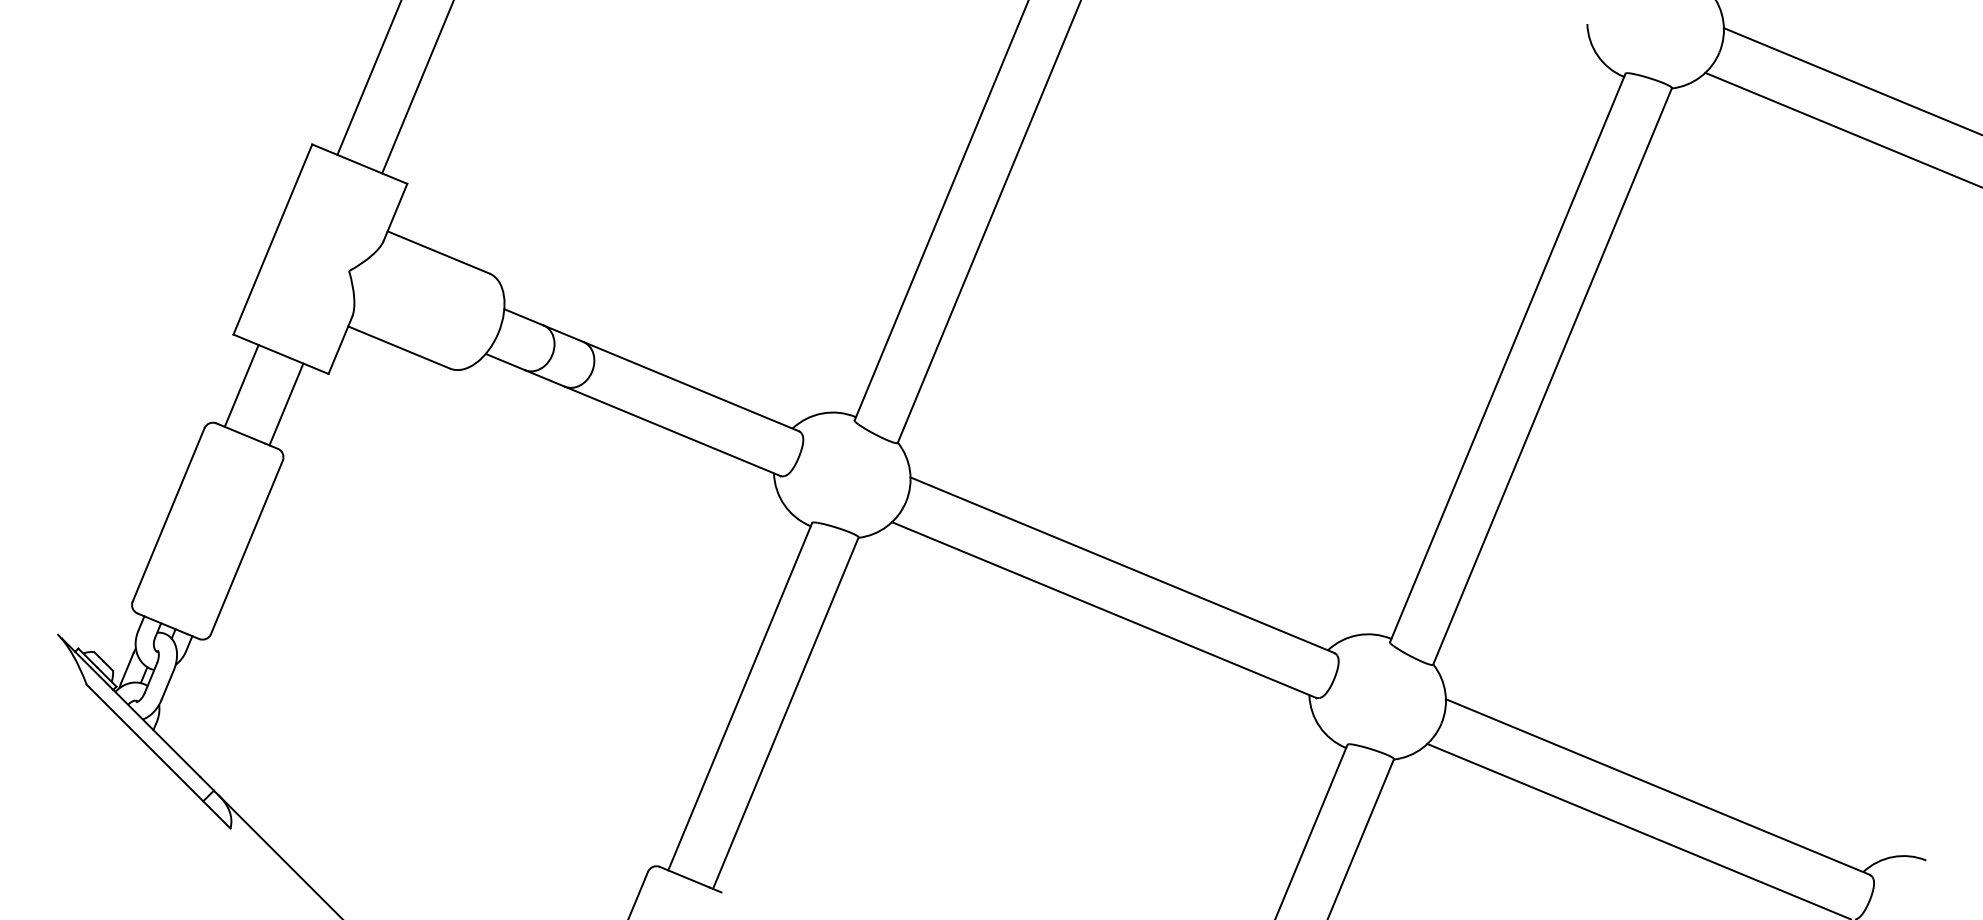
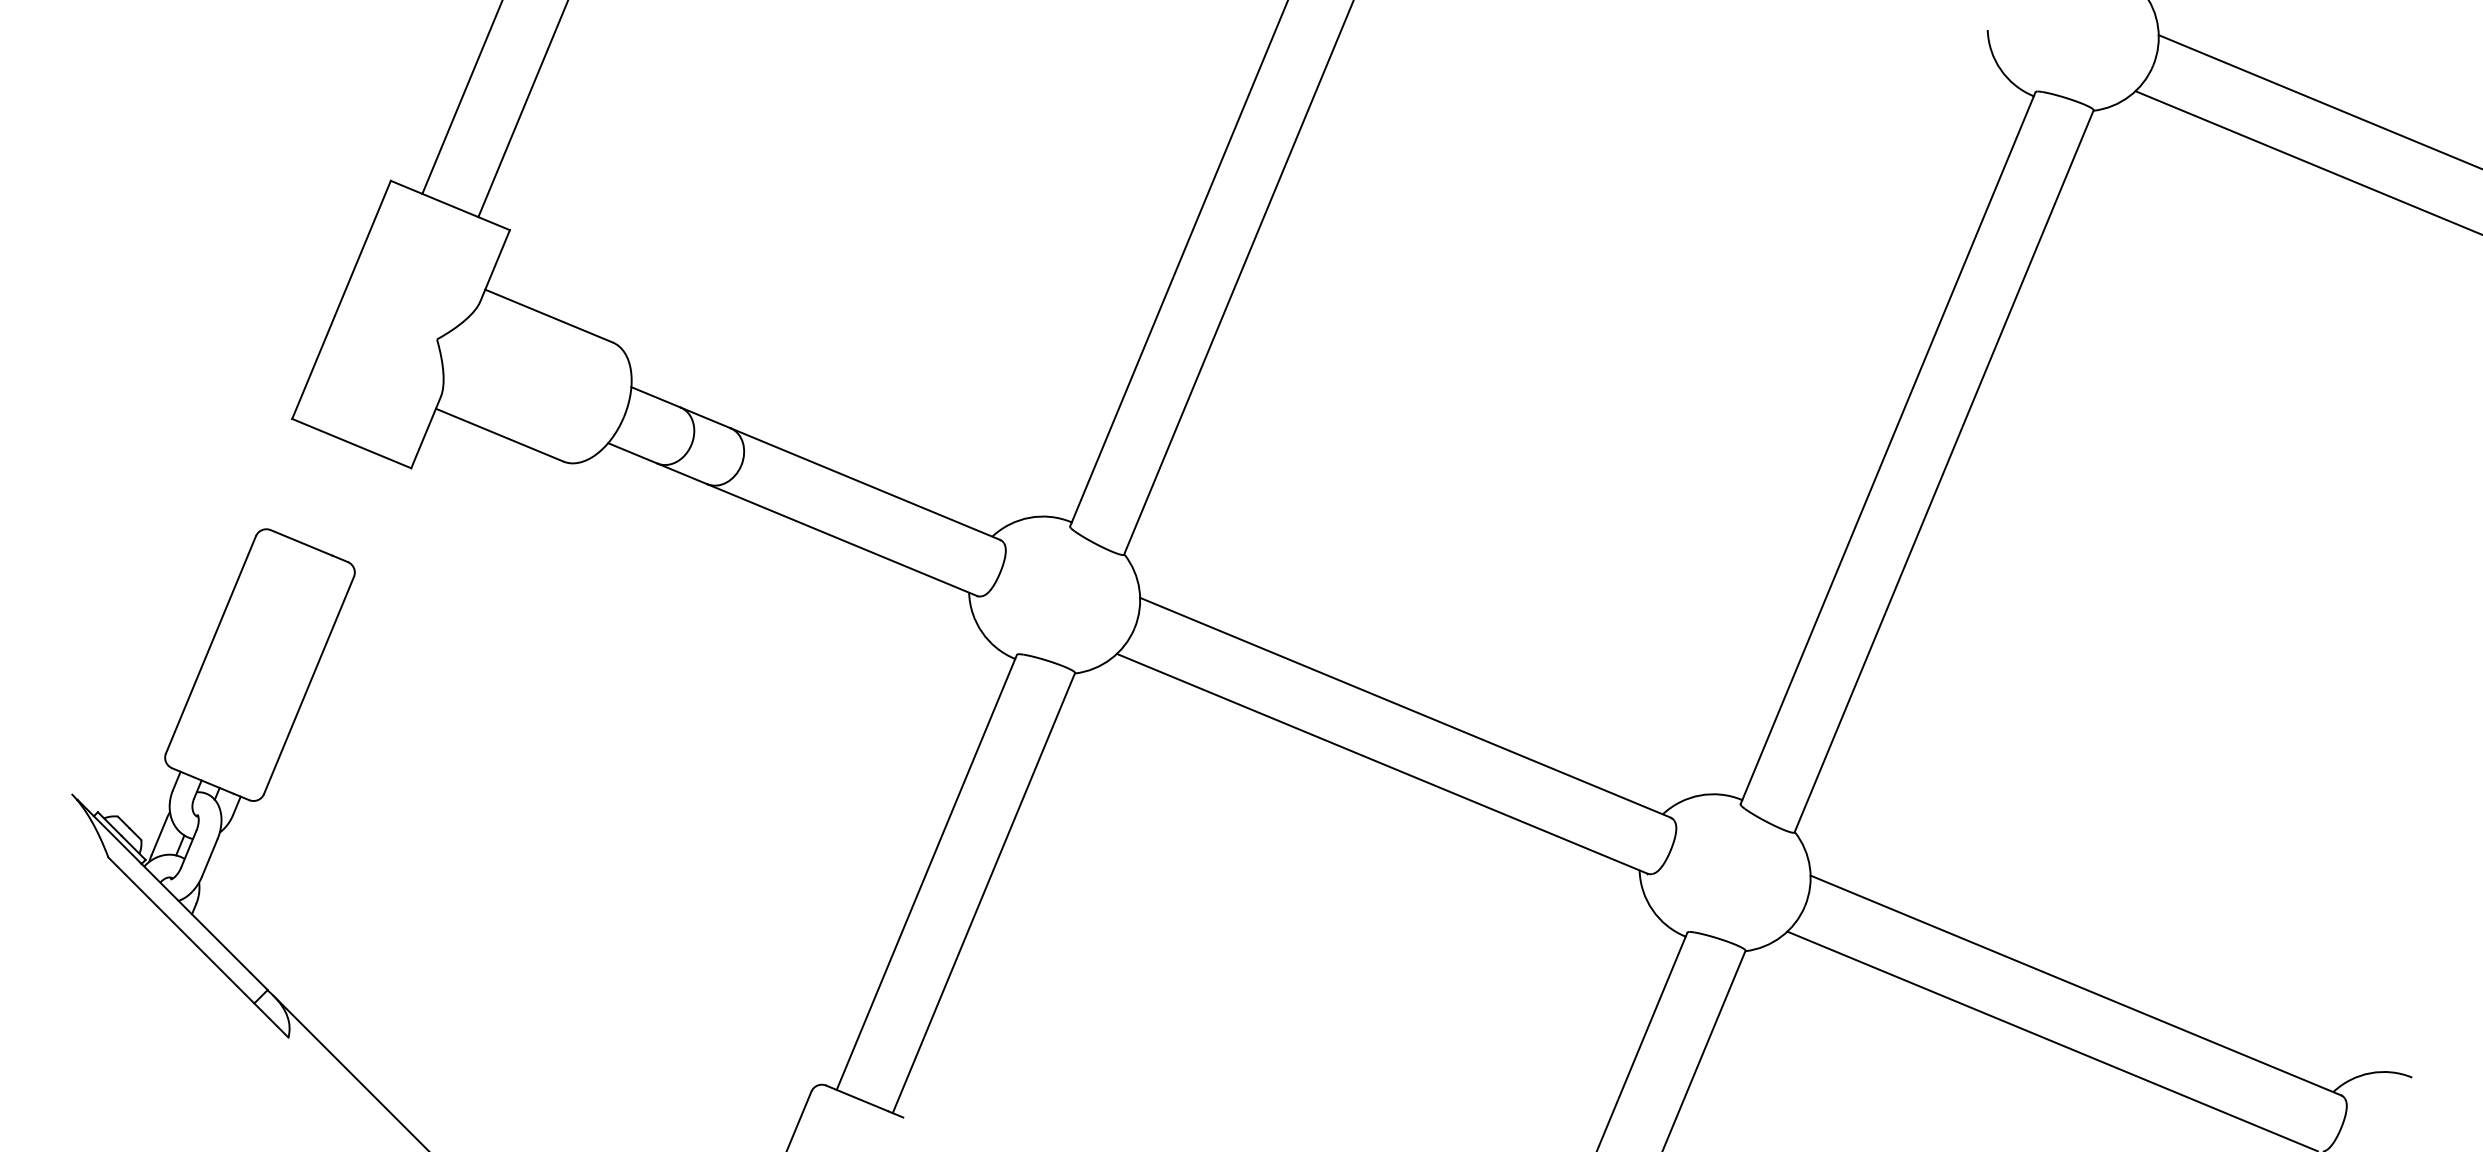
line: (241, 386) -> (302, 483), removed
line: (286, 404) -> (358, 506), removed

